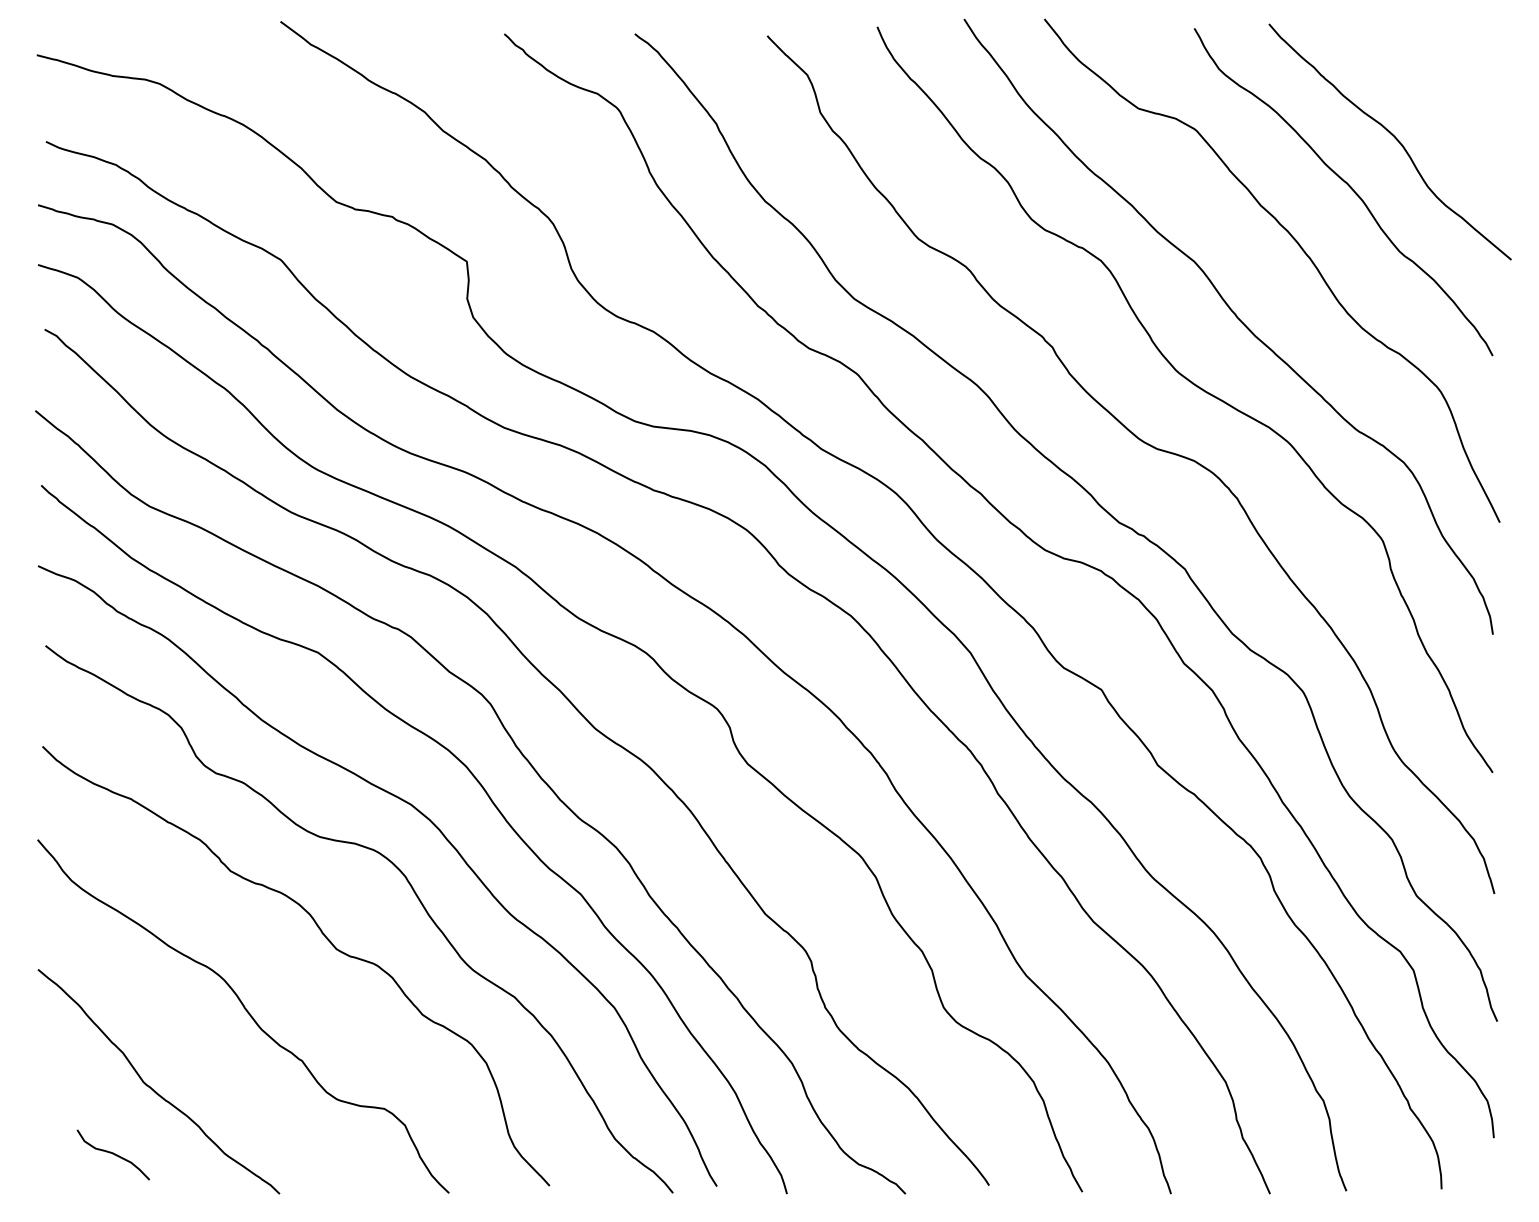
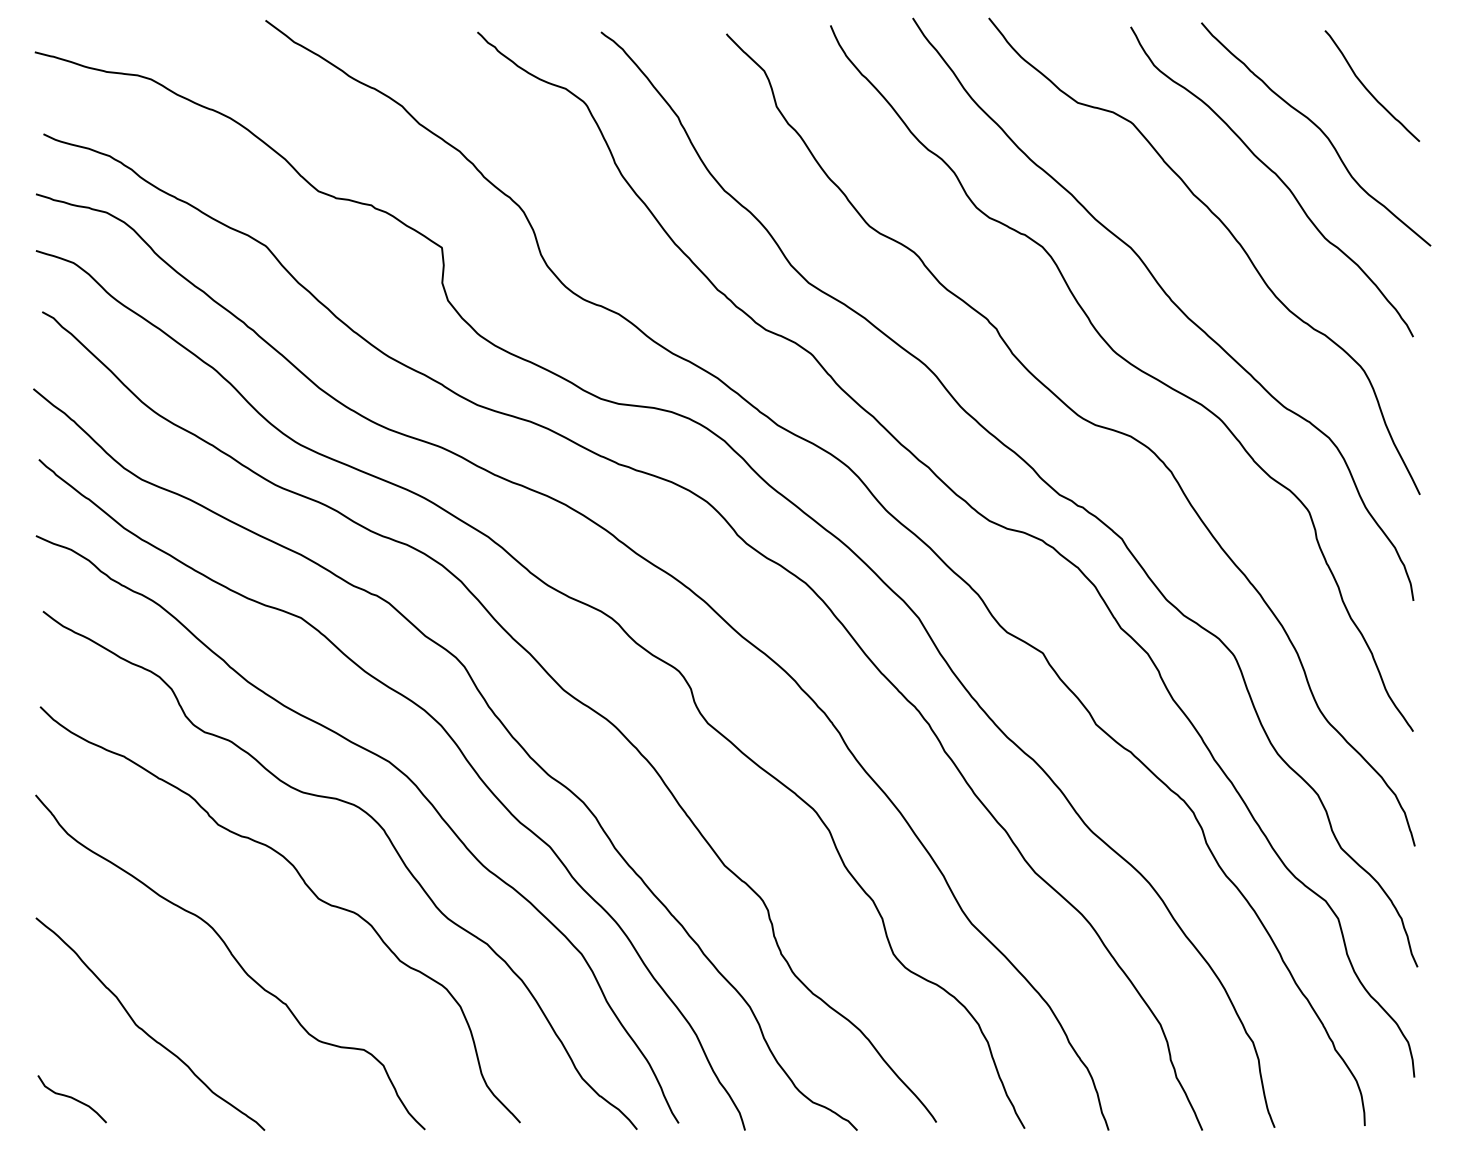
curve: (1445, 94) -> (1368, 89), added
curve: (113, 1154) -> (72, 1098), moved

